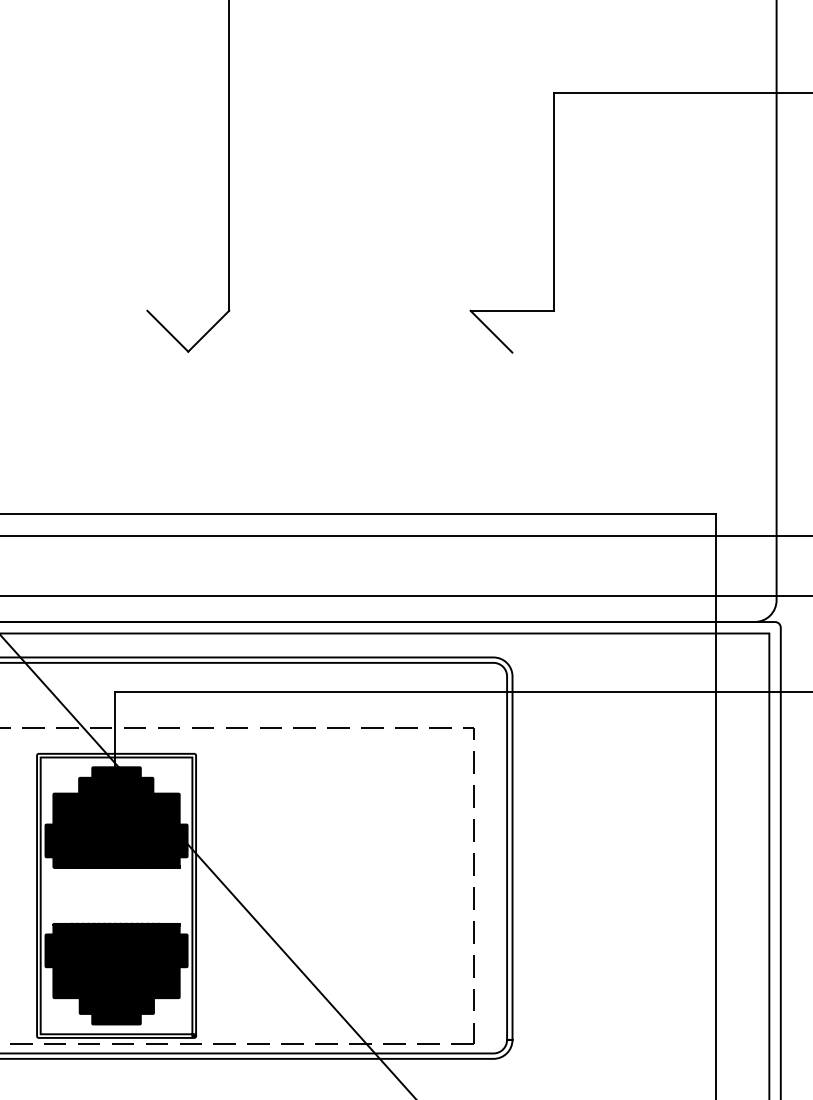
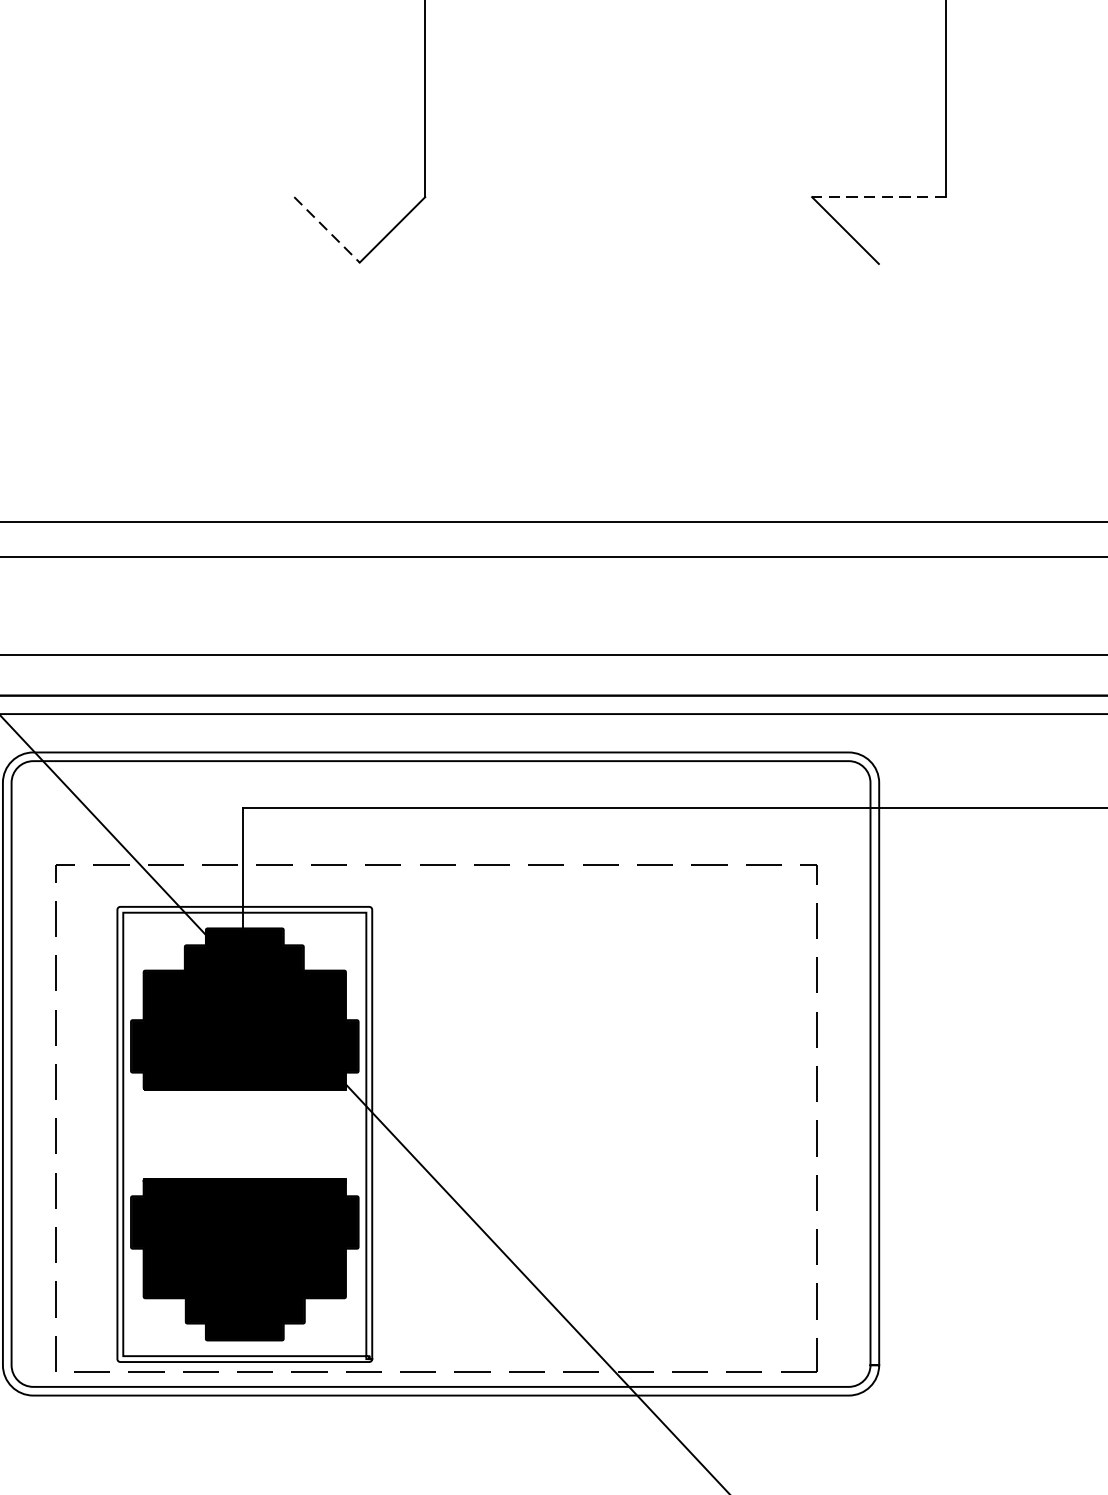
line: (512, 310) -> (879, 196), solid -> dashed
line: (167, 331) -> (326, 230), solid -> dashed

